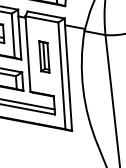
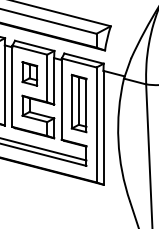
part: (43, 57) -> (78, 103), size x1.67

